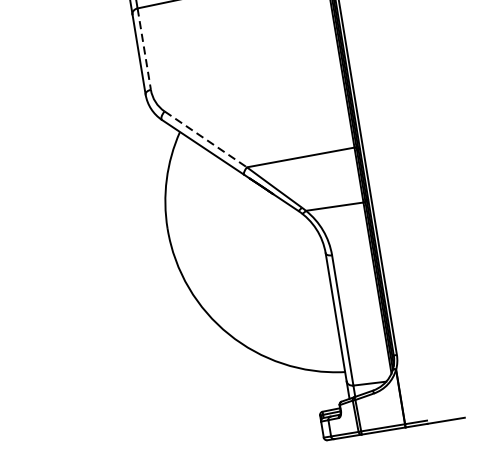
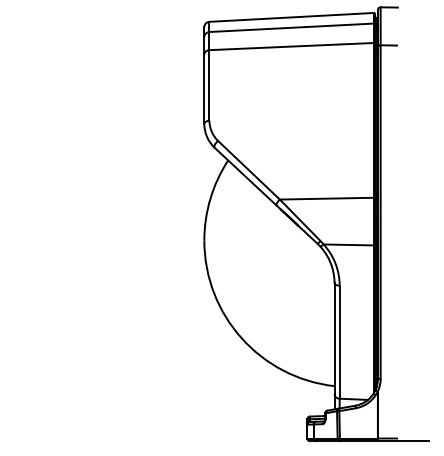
line: (144, 49) -> (209, 85), dashed -> solid
line: (205, 139) -> (248, 170), dashed -> solid

